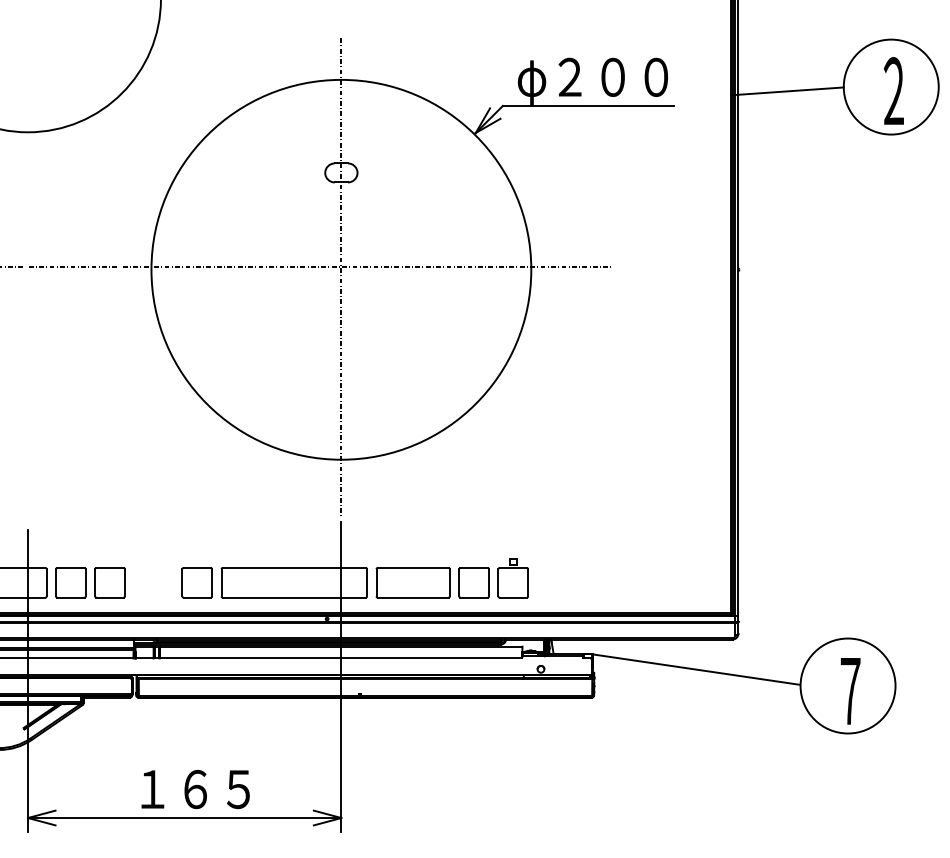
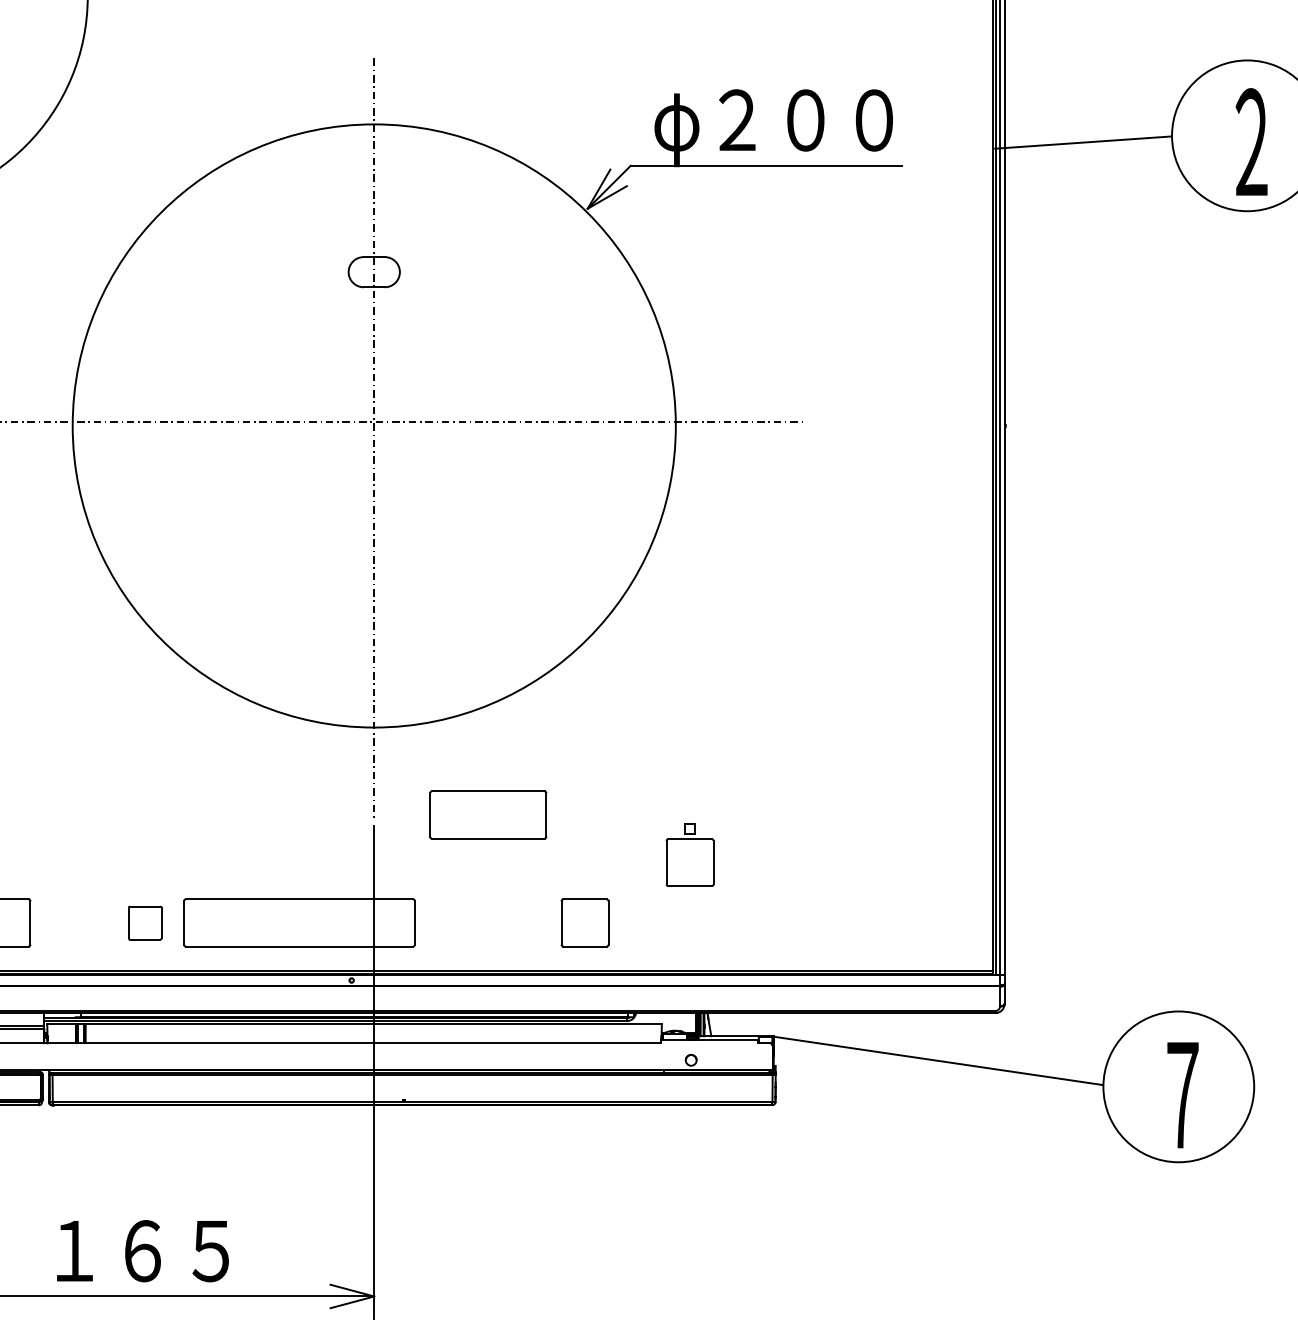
part: (512, 578) -> (688, 855), moved
part: (196, 582) -> (144, 922), size x0.7
part: (412, 582) -> (487, 814), moved

